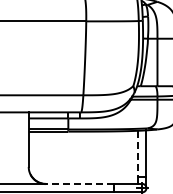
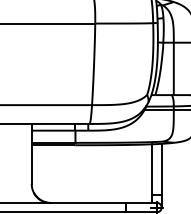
line: (137, 153) -> (151, 169), dashed -> solid
line: (79, 183) -> (87, 202), dashed -> solid

